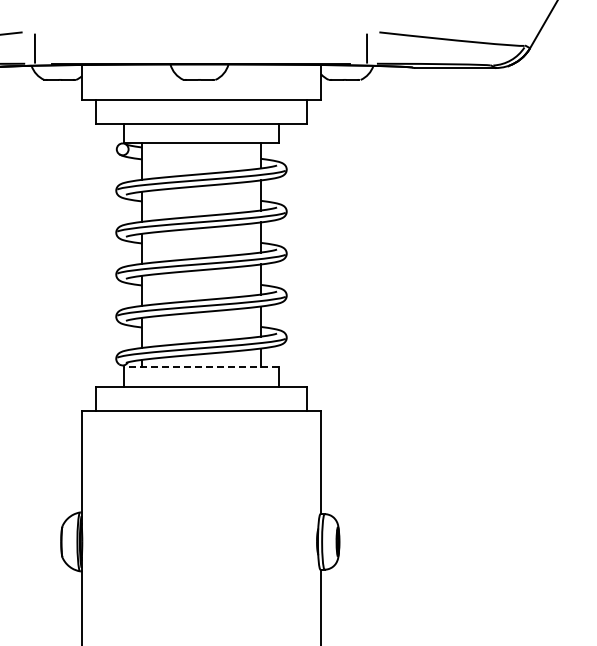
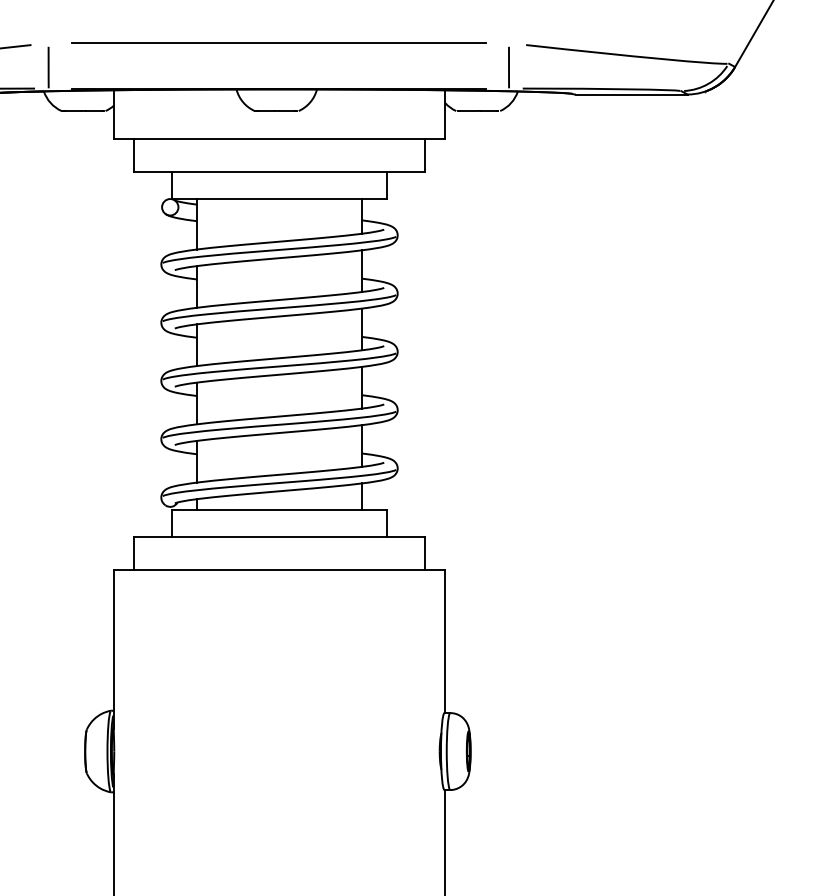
line: (200, 30) -> (278, 42), added
line: (201, 367) -> (279, 509), dashed -> solid

